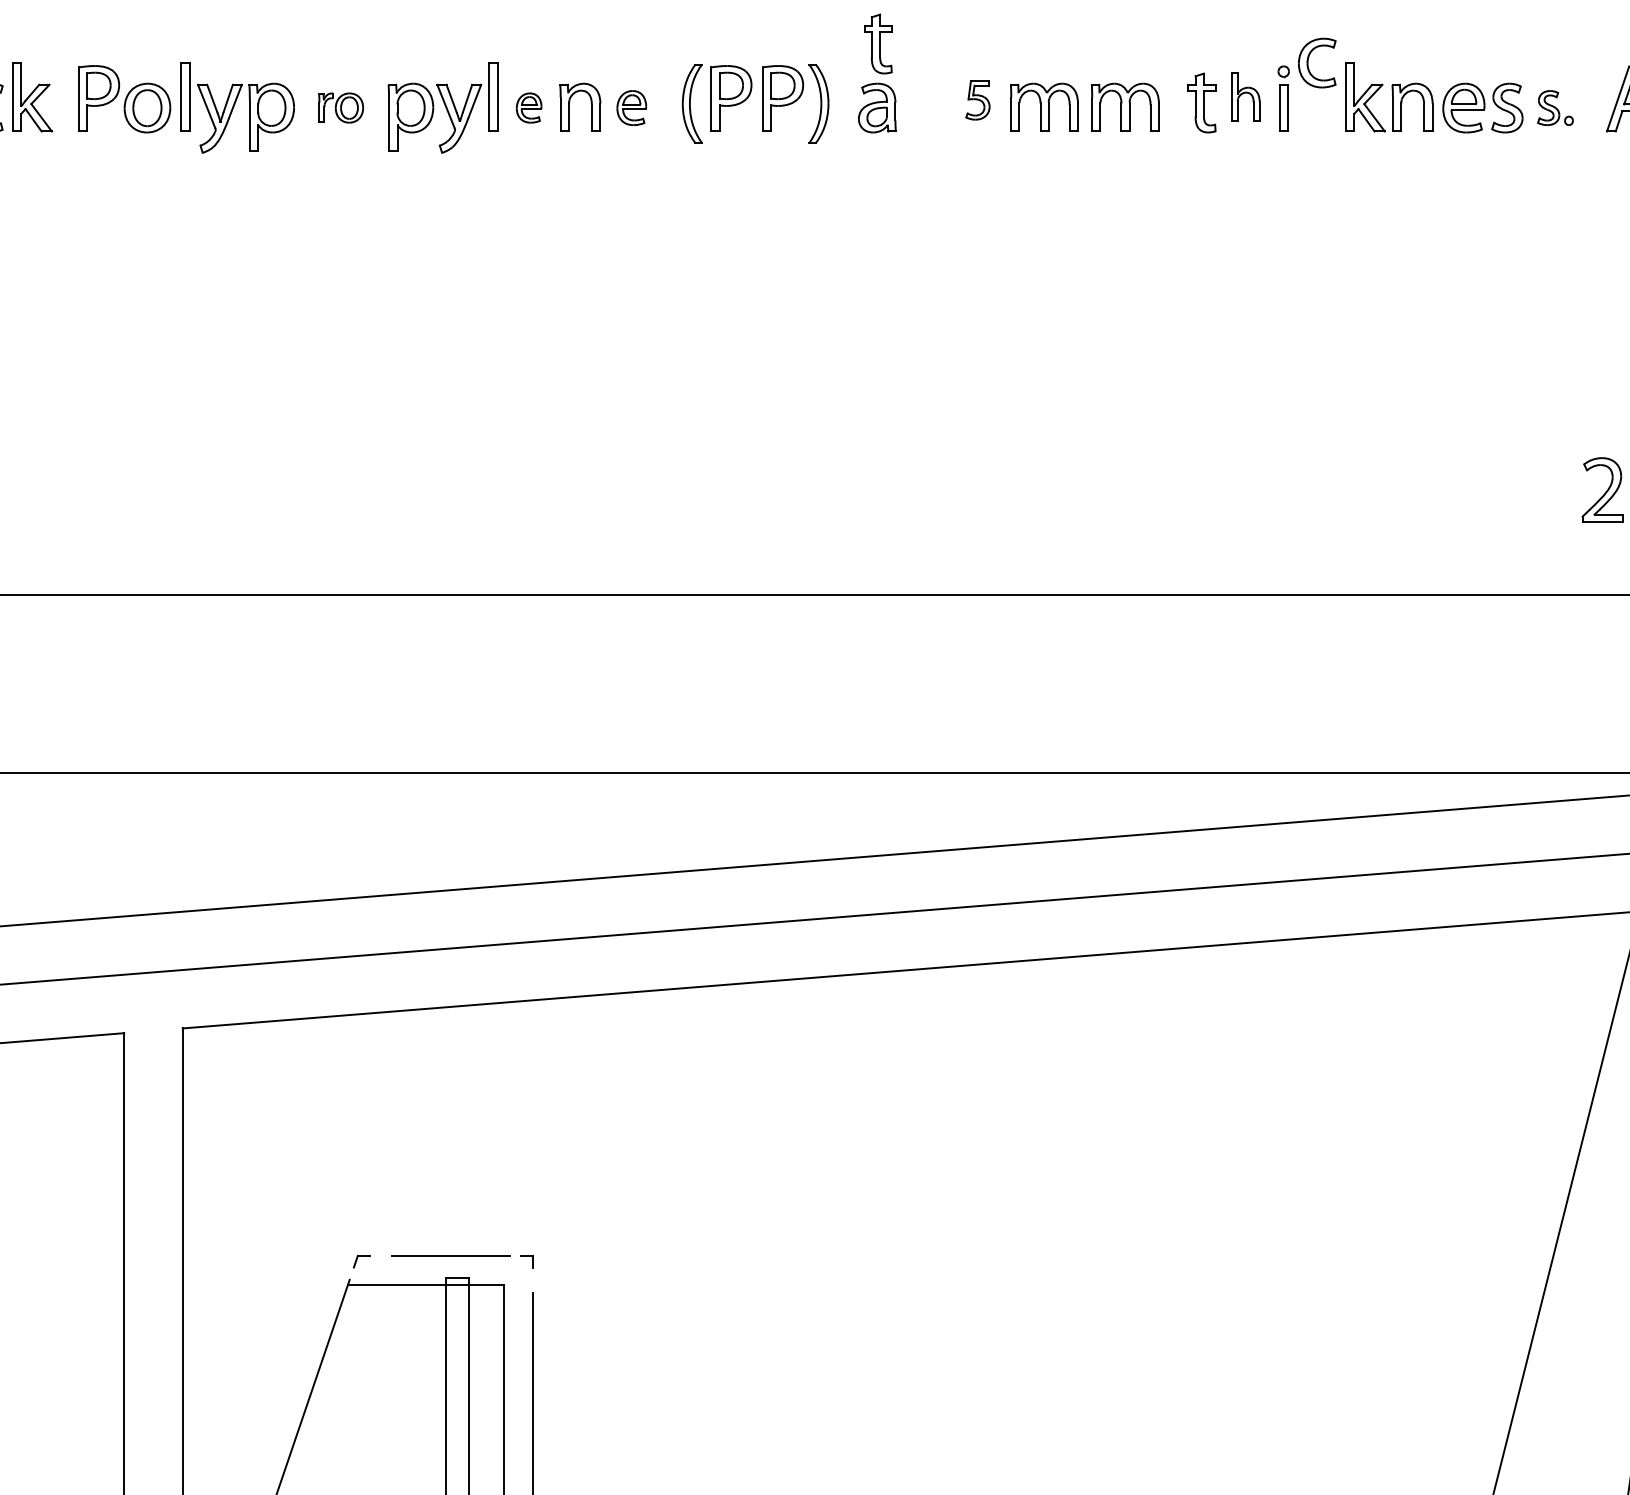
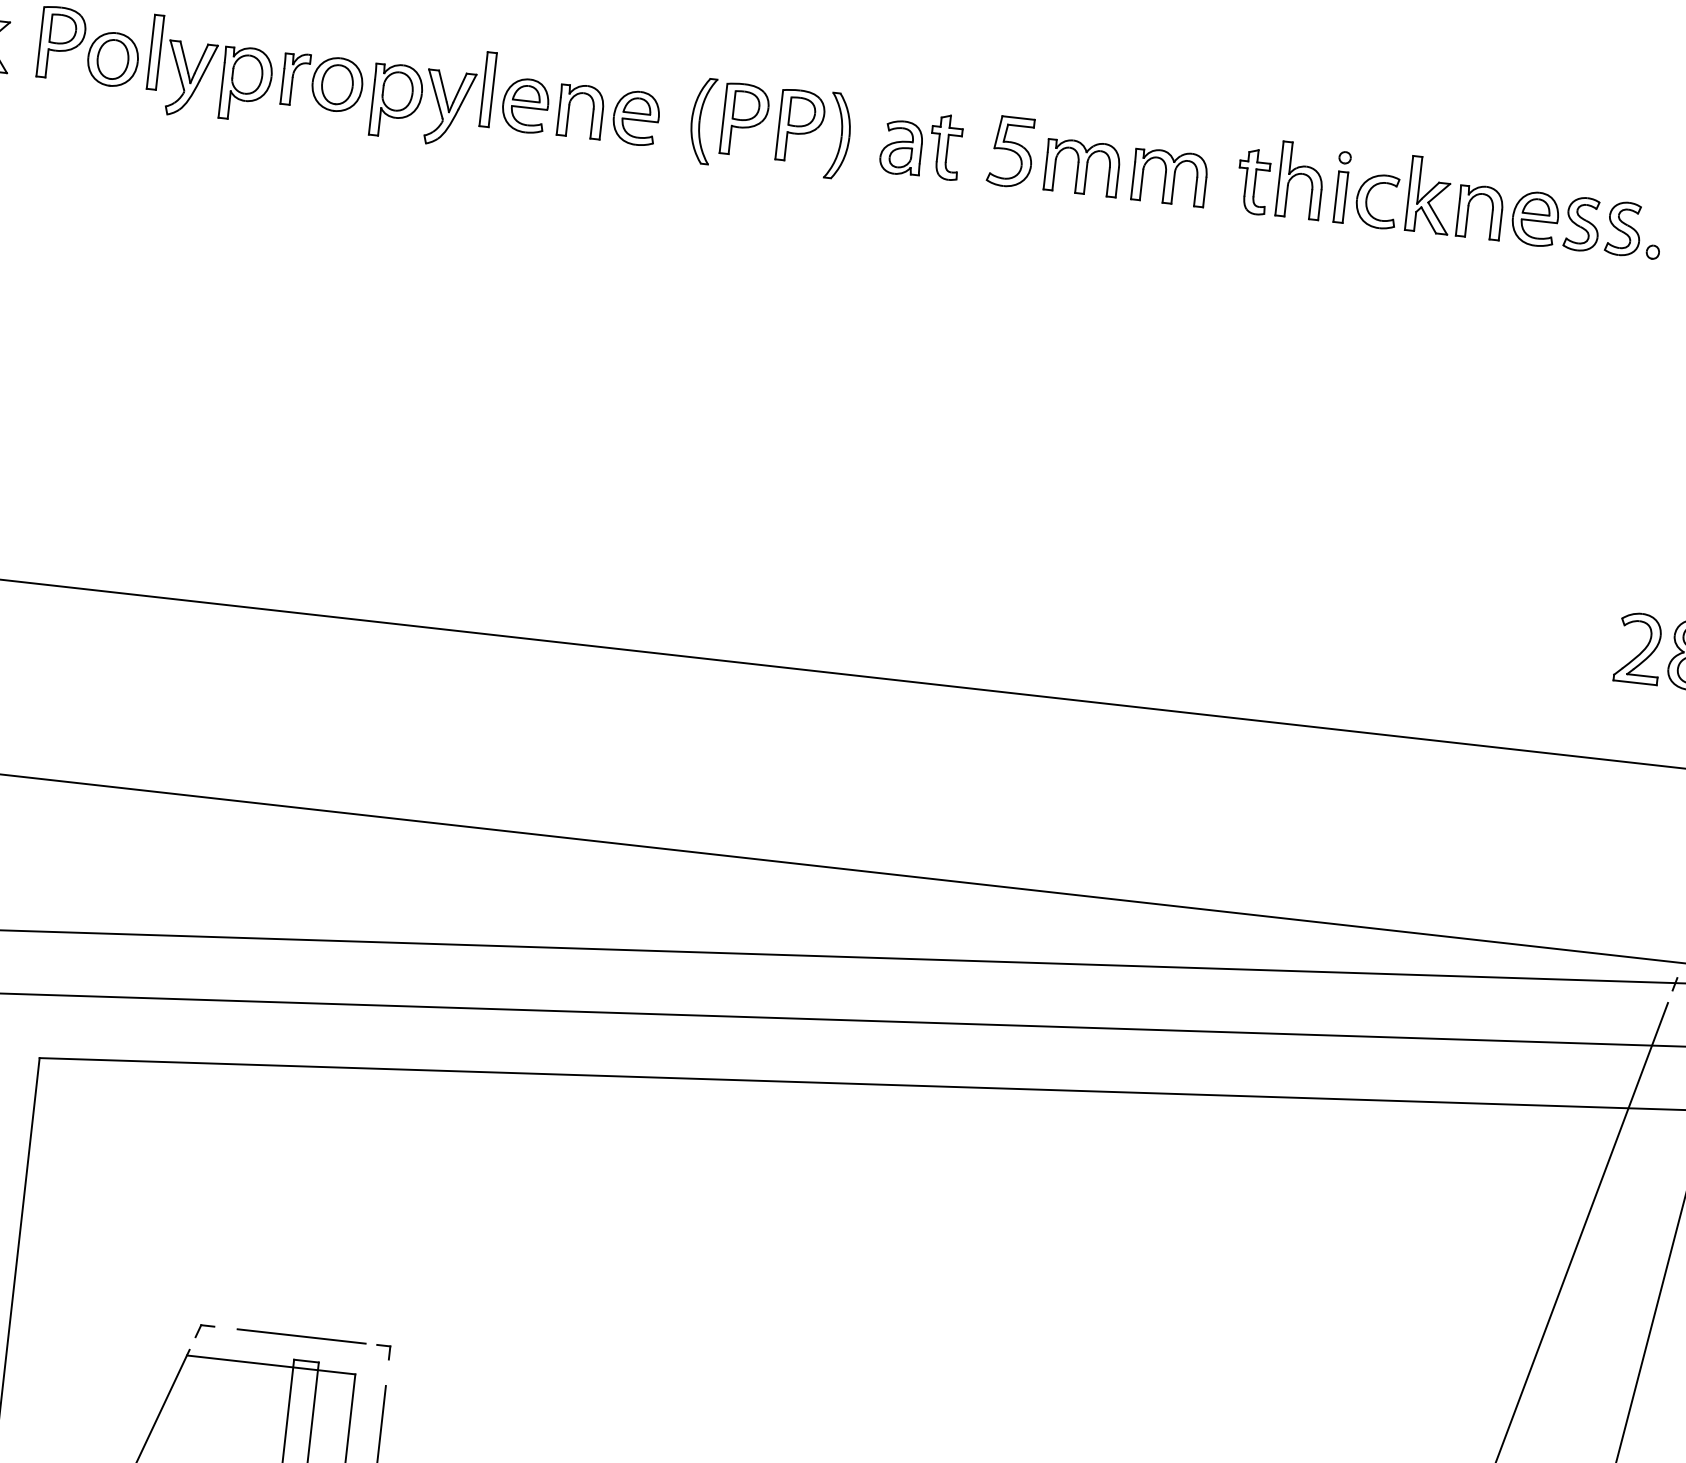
part: (878, 43) -> (945, 146), moved
part: (1308, 62) -> (1367, 199), moved
part: (1245, 96) -> (1300, 179), size x1.43
part: (977, 100) -> (1010, 151), size x1.67
part: (340, 107) -> (321, 82), size x1.67
part: (528, 107) -> (524, 104), size x1.67
part: (631, 107) -> (636, 117), size x1.43
part: (1555, 107) -> (1634, 229), size x1.43

